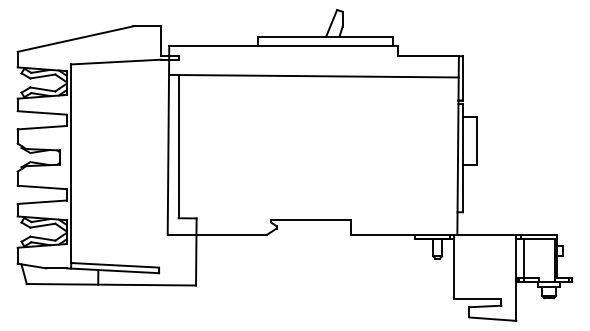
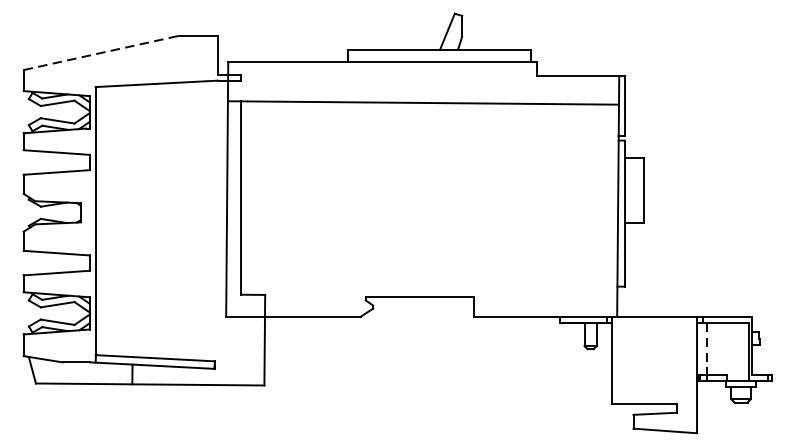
line: (75, 39) -> (101, 53), solid -> dashed
line: (524, 259) -> (707, 350), solid -> dashed

